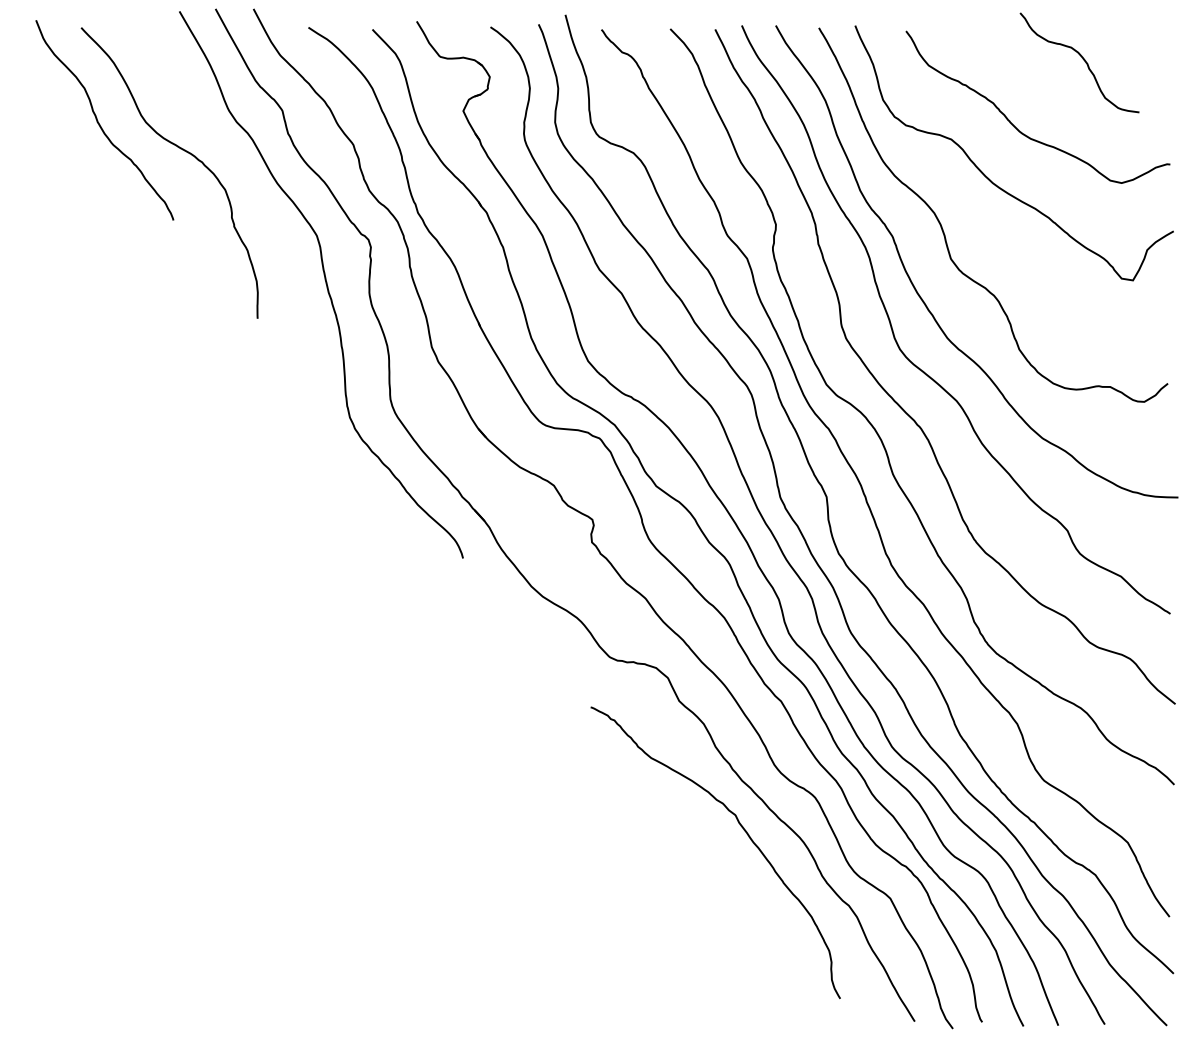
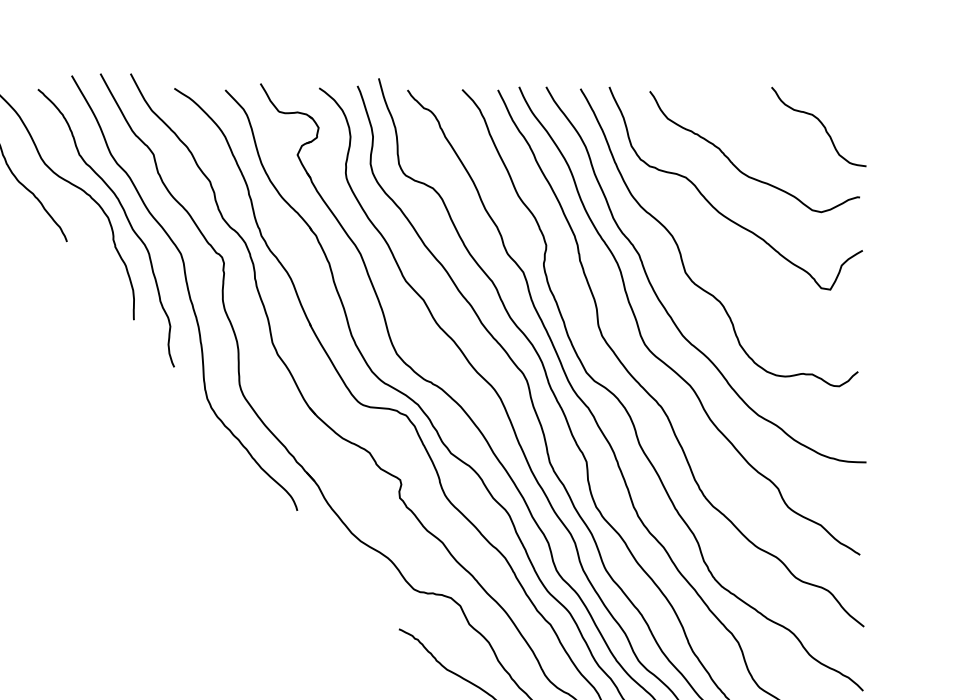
curve: (1082, 59) -> (821, 124), moved
curve: (248, 191) -> (126, 218), added

